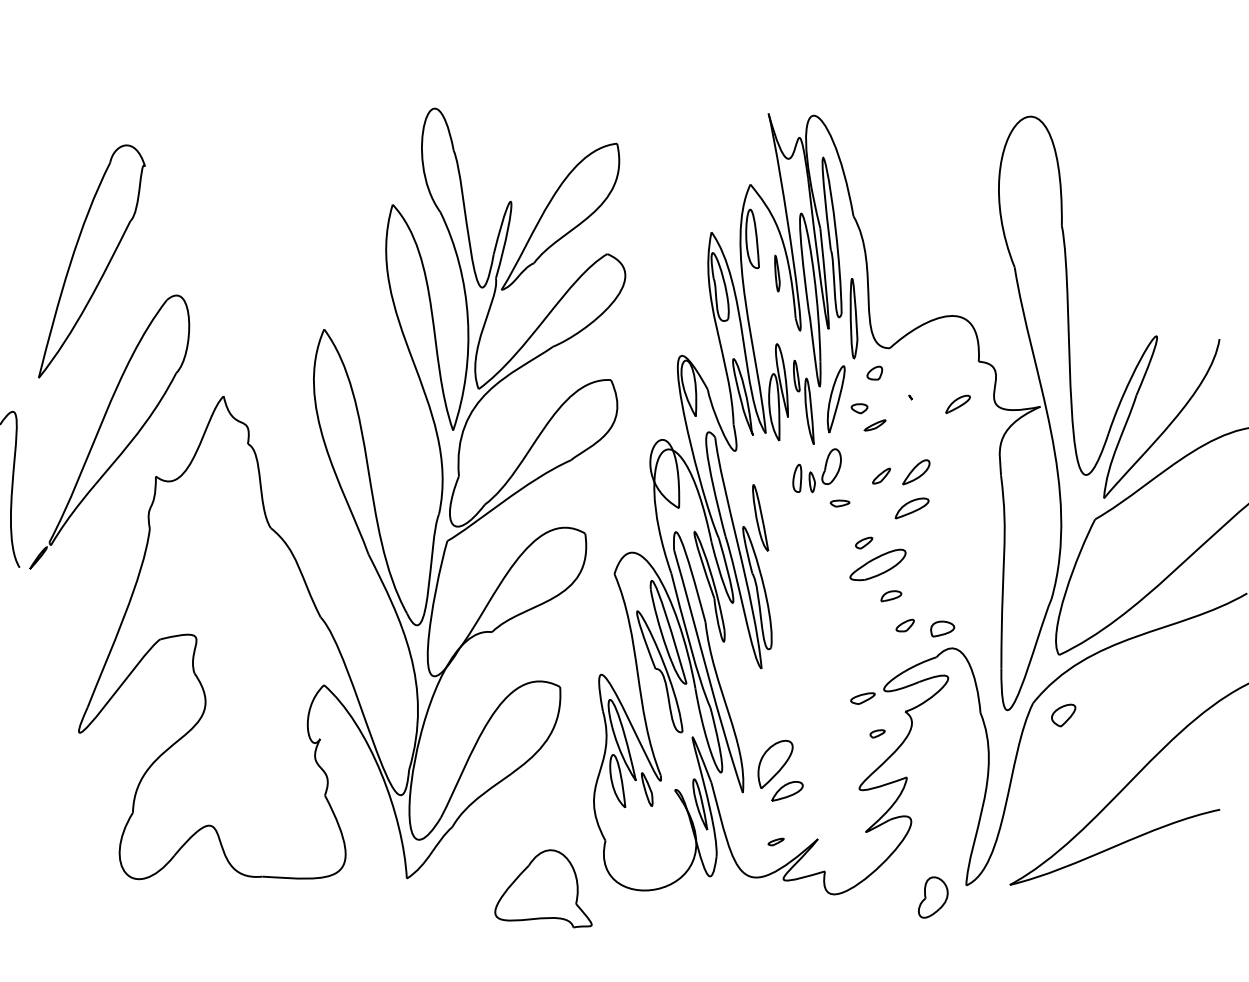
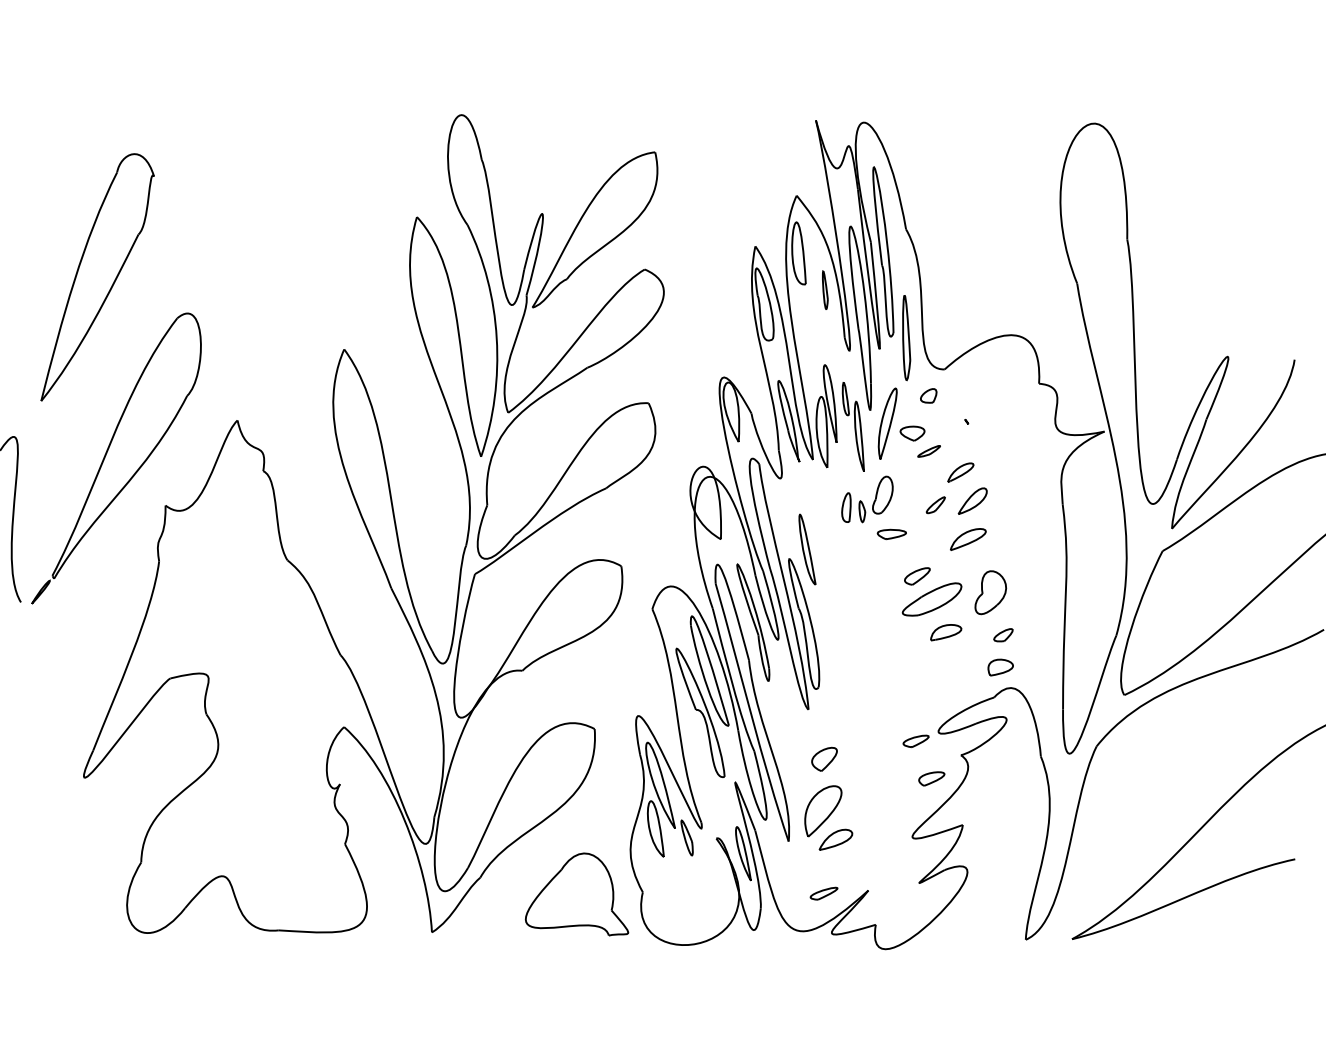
part: (957, 404) -> (960, 472), moved
part: (859, 408) -> (912, 433), size x1.43
part: (839, 503) -> (891, 534), size x1.43
part: (863, 542) -> (916, 575), size x1.43
part: (891, 596) -> (946, 632), size x1.43
part: (904, 625) -> (1002, 635), moved
part: (1063, 715) -> (824, 759), moved
part: (877, 733) -> (931, 778), size x1.67
part: (775, 841) -> (823, 893), size x1.67
part: (543, 888) -> (577, 894), moved
part: (933, 897) -> (991, 592), moved

